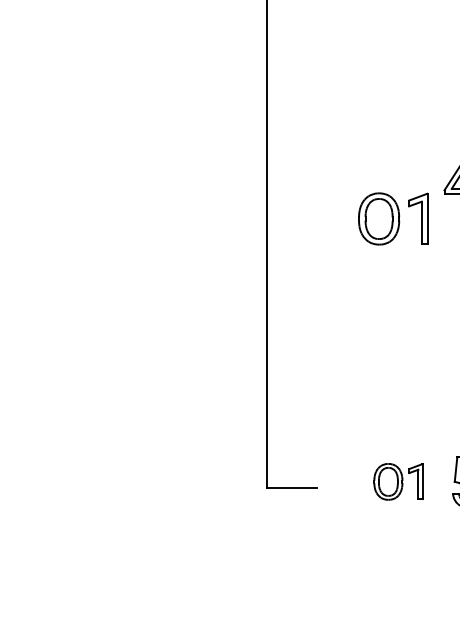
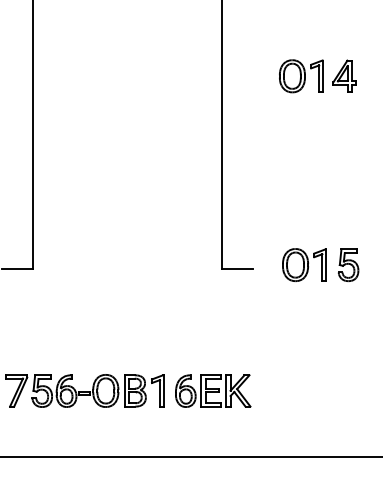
part: (393, 219) -> (301, 76), moved
part: (398, 480) -> (304, 264), size x1.43

